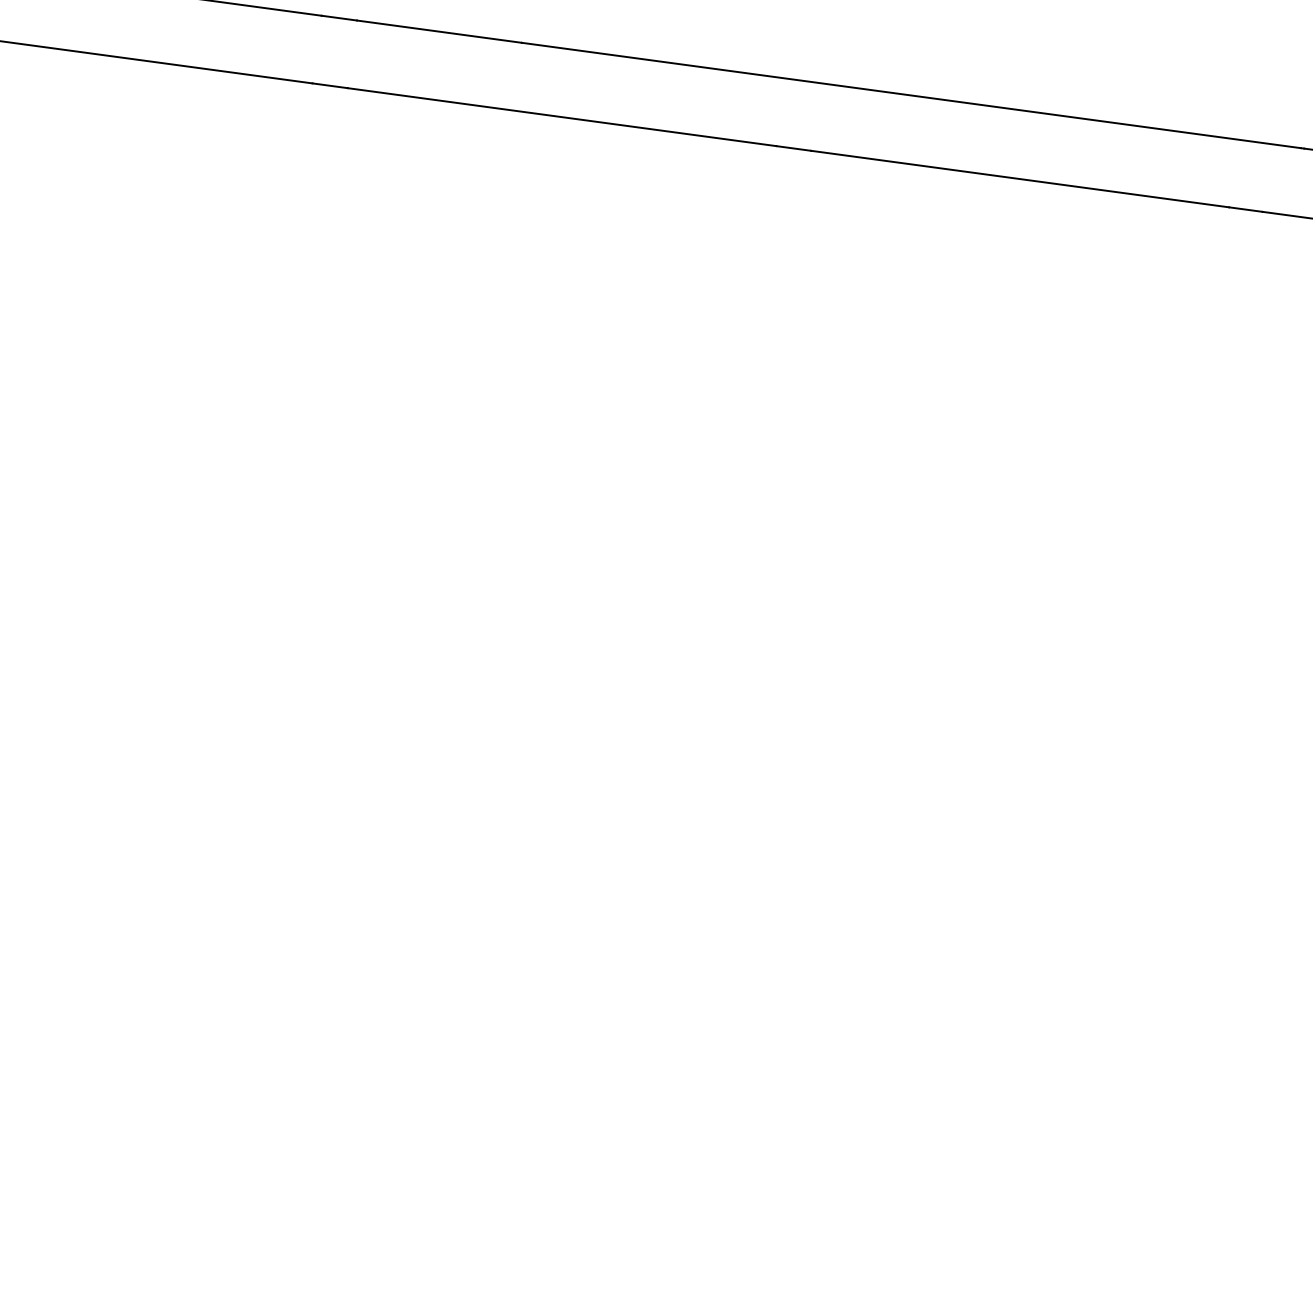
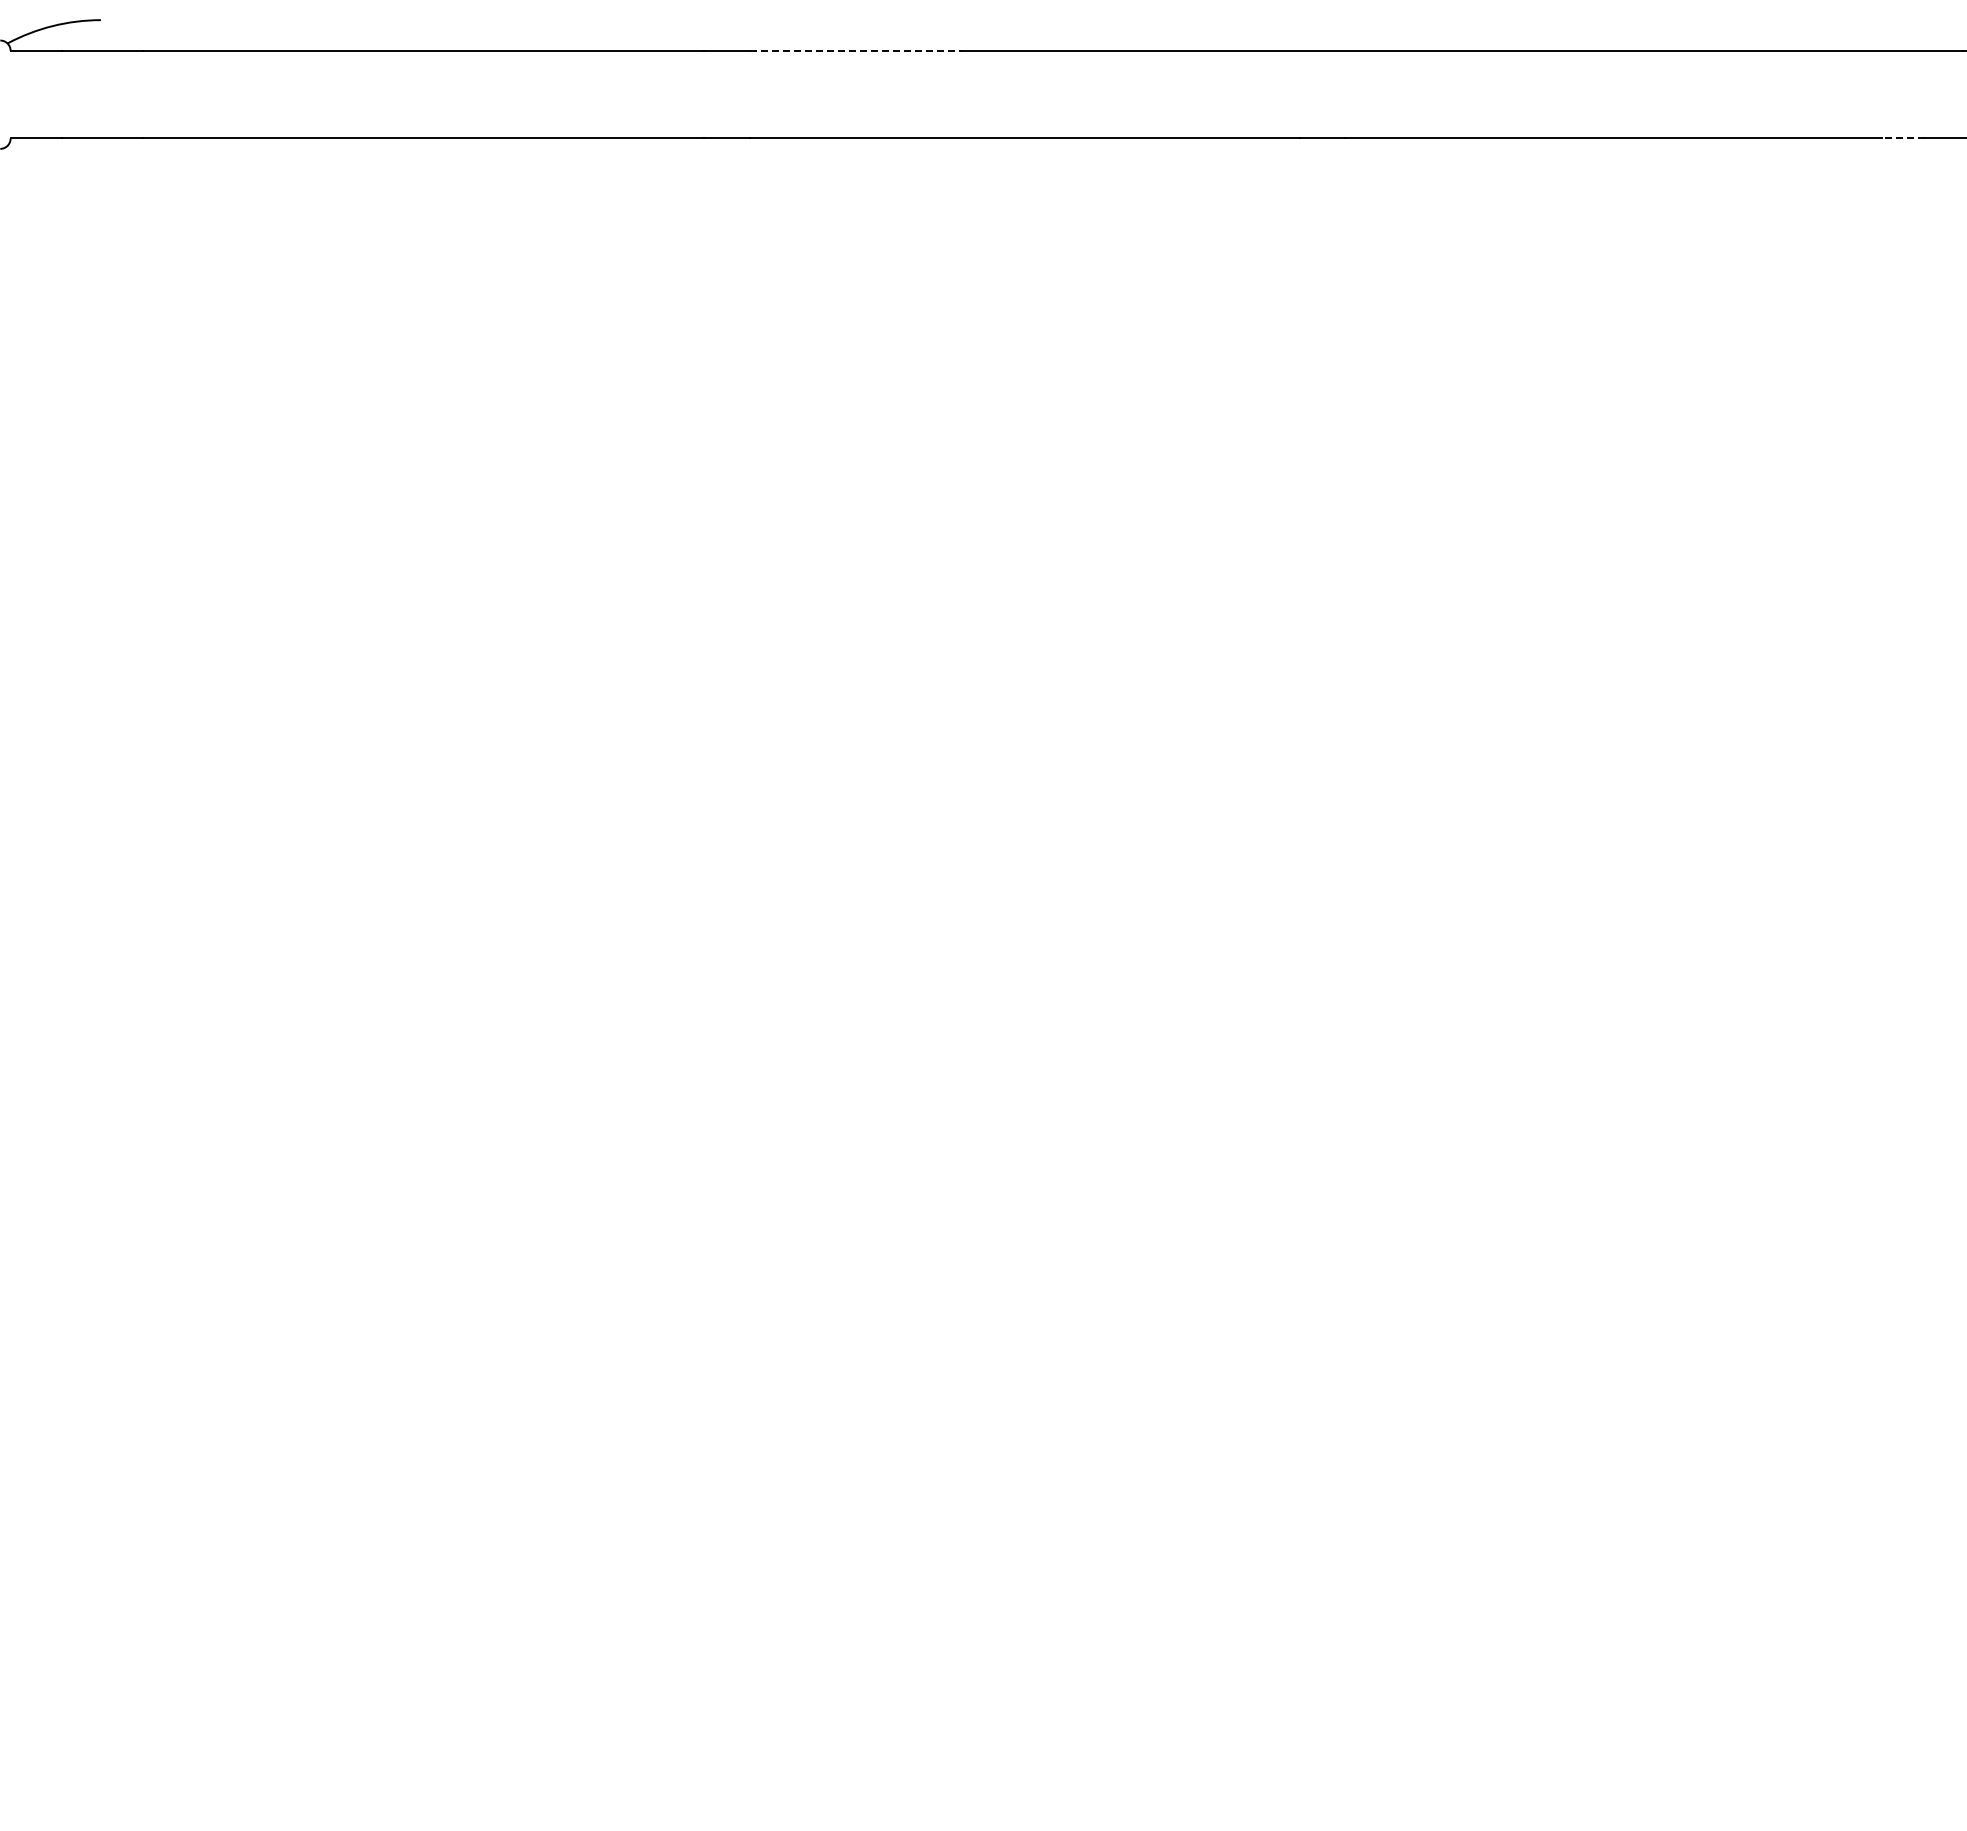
line: (439, 31) -> (855, 51), solid -> dashed
line: (1245, 209) -> (1903, 138), solid -> dashed

